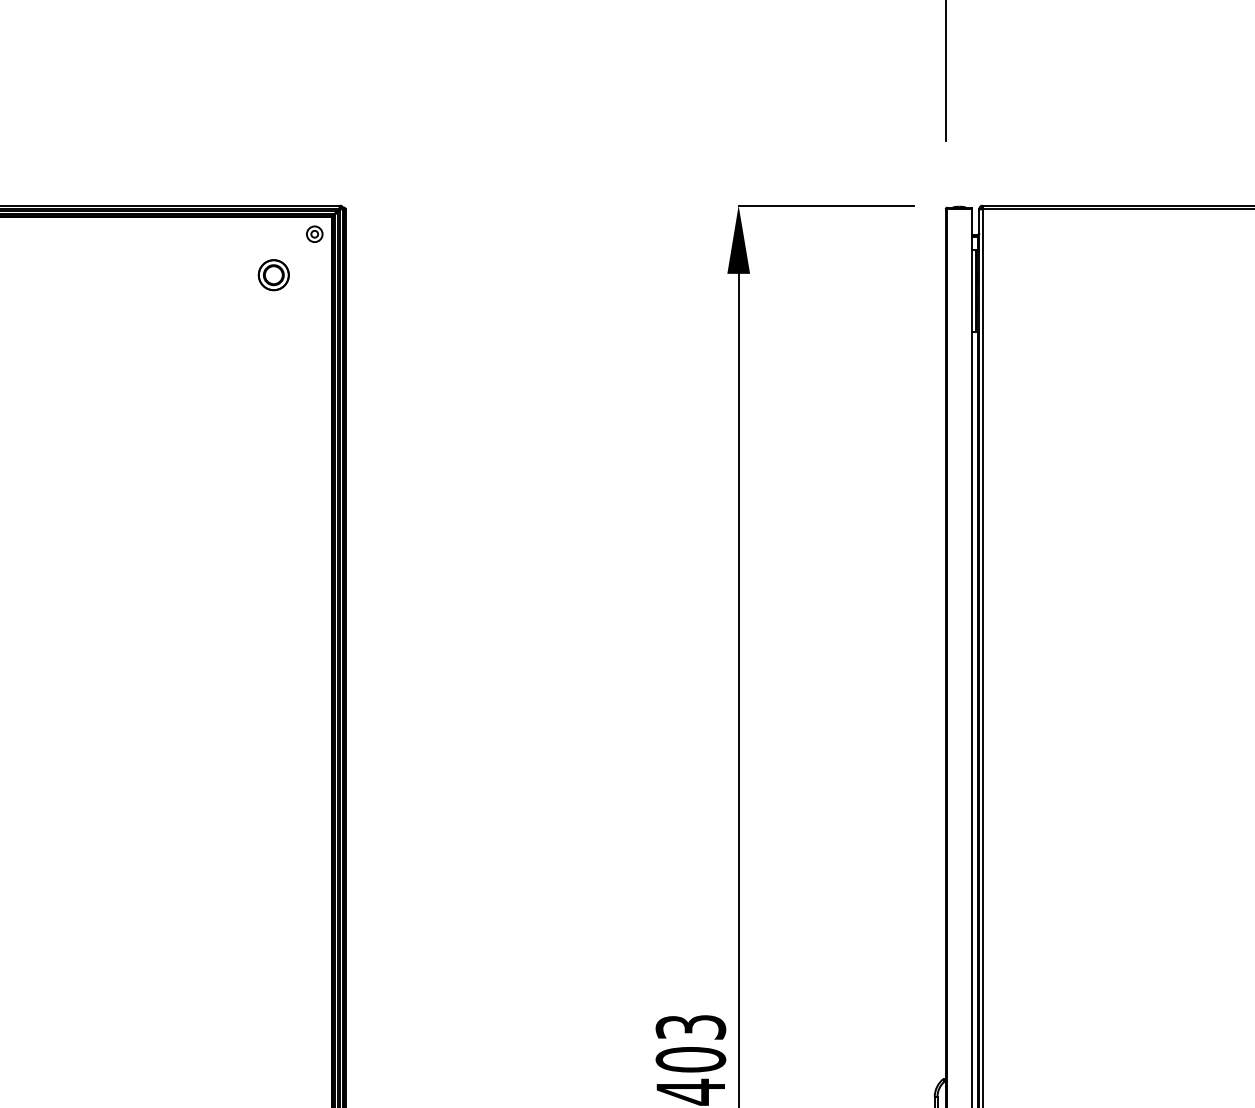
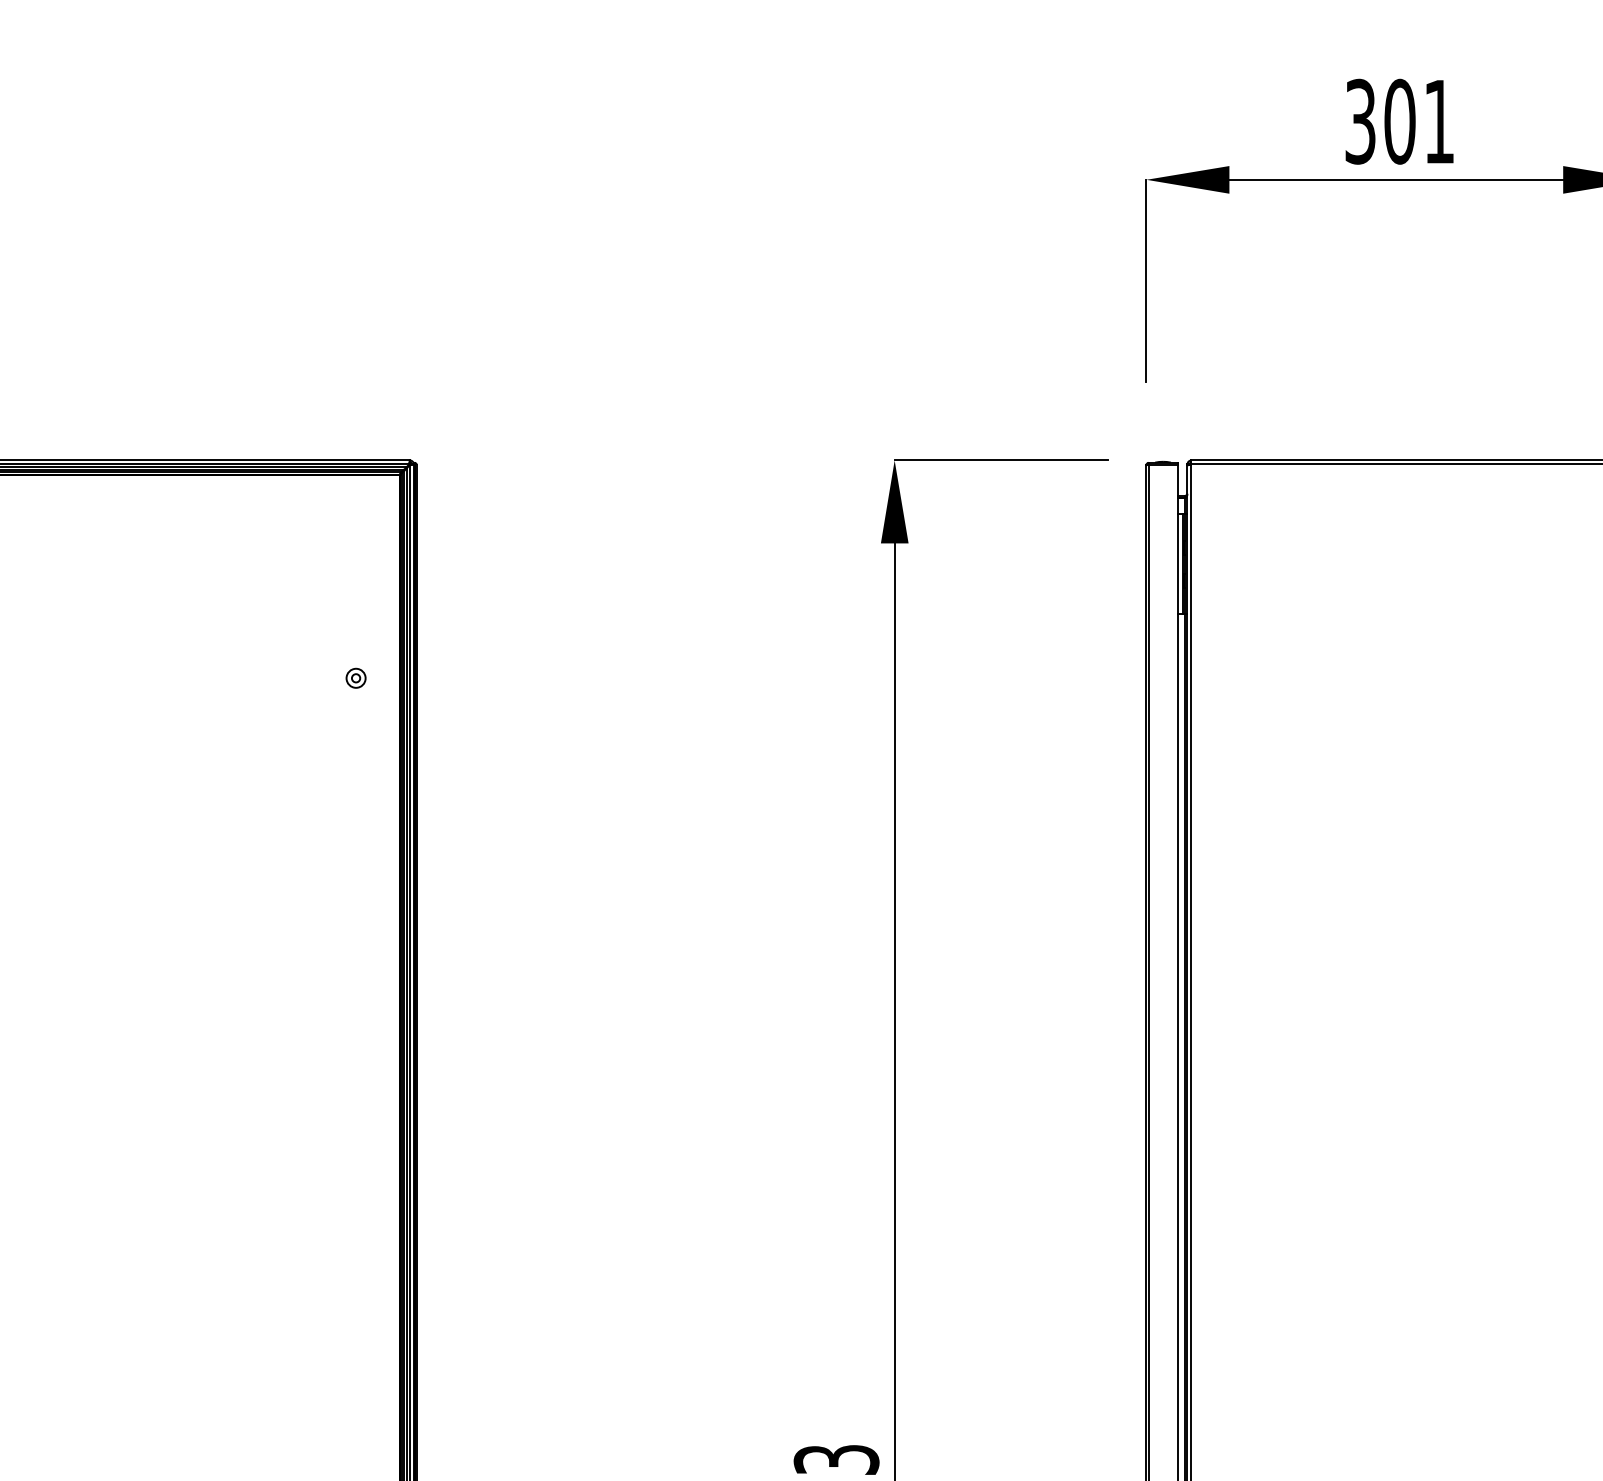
part: (314, 233) -> (355, 677), moved
part: (273, 274) -> (329, 544), removed

